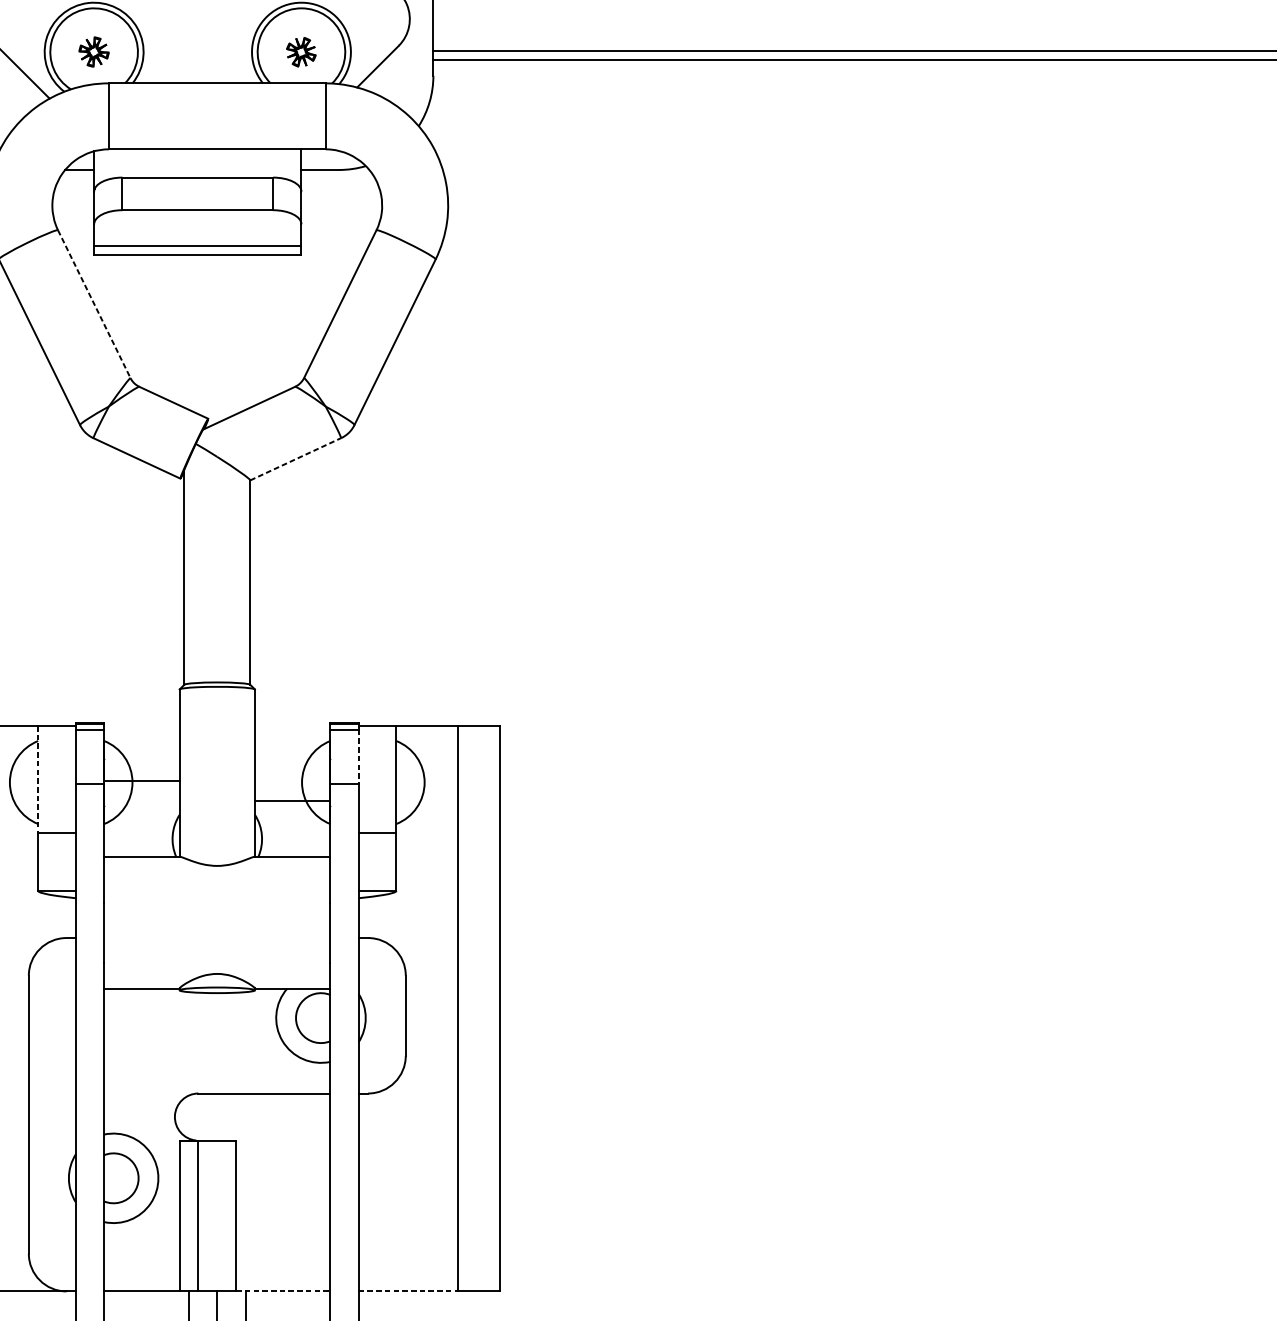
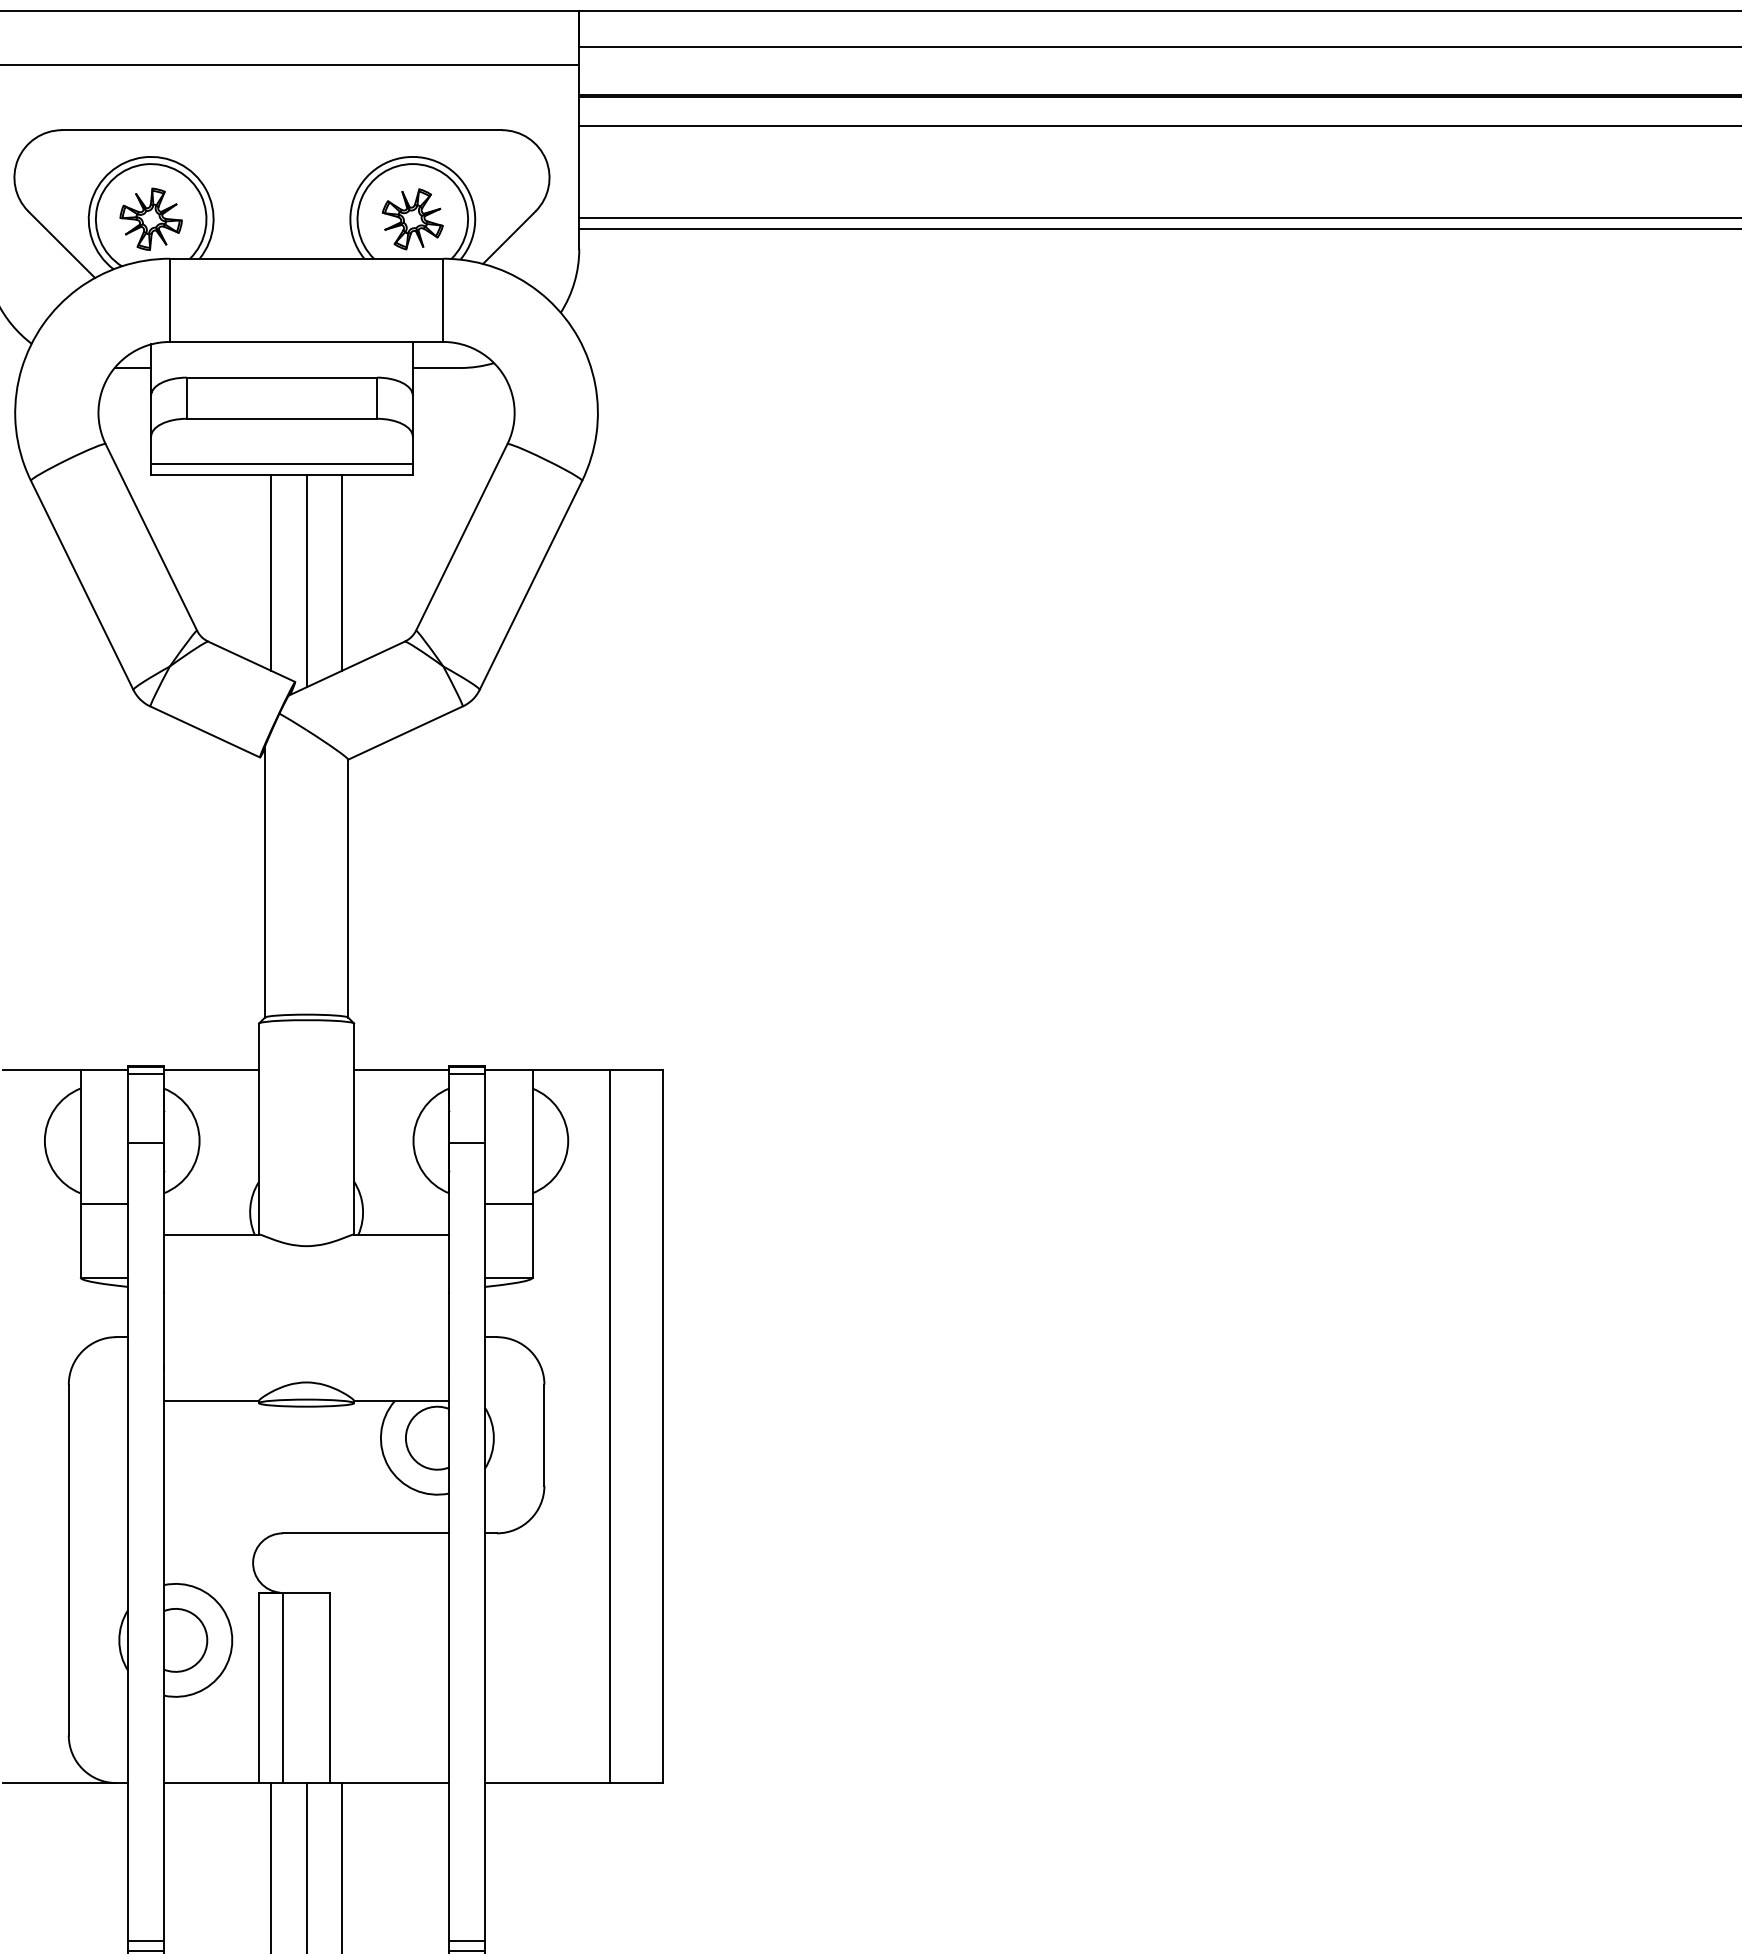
part: (93, 51) -> (150, 218), size x1.67
part: (301, 52) -> (412, 219), size x1.67
line: (94, 304) -> (151, 537), dashed -> solid
line: (188, 332) -> (270, 572), added
line: (245, 332) -> (342, 572), added
line: (217, 339) -> (306, 581), added
line: (295, 458) -> (405, 732), dashed -> solid
line: (358, 757) -> (484, 1109), dashed -> solid
line: (38, 779) -> (80, 1137), dashed -> solid
line: (141, 781) -> (211, 1069), moved
line: (292, 801) -> (401, 1069), moved
line: (283, 1291) -> (390, 1783), dashed -> solid
line: (408, 1291) -> (547, 1783), dashed -> solid

